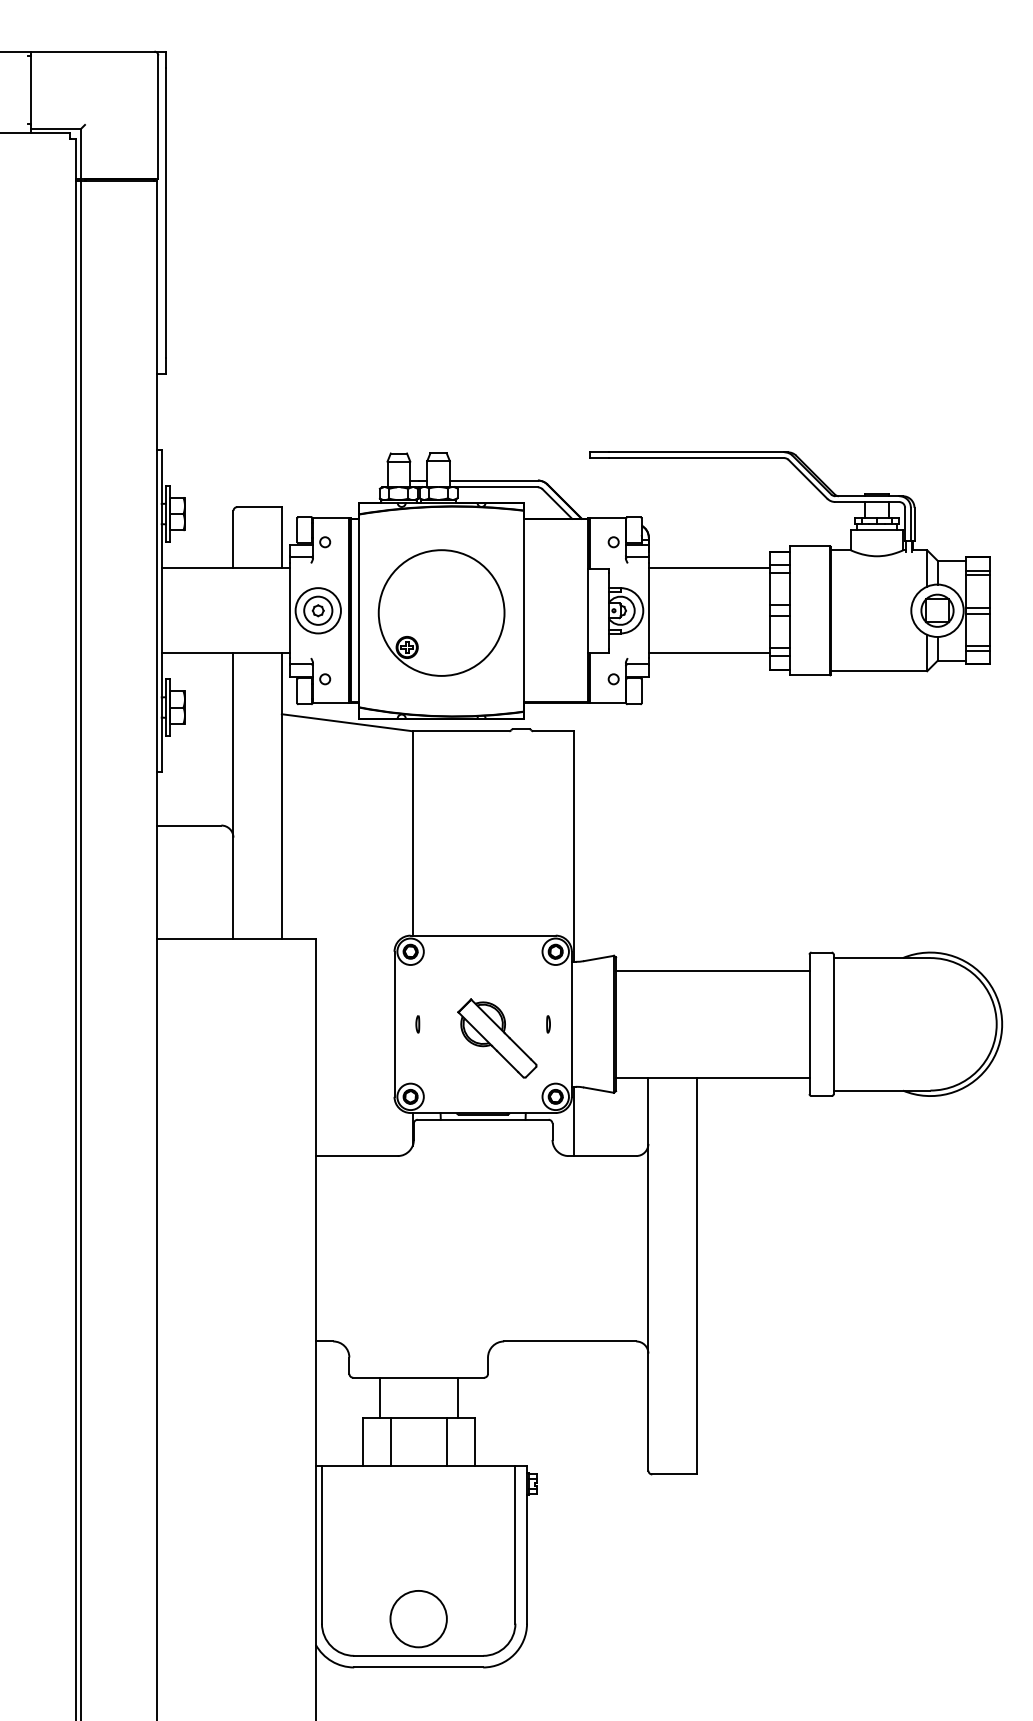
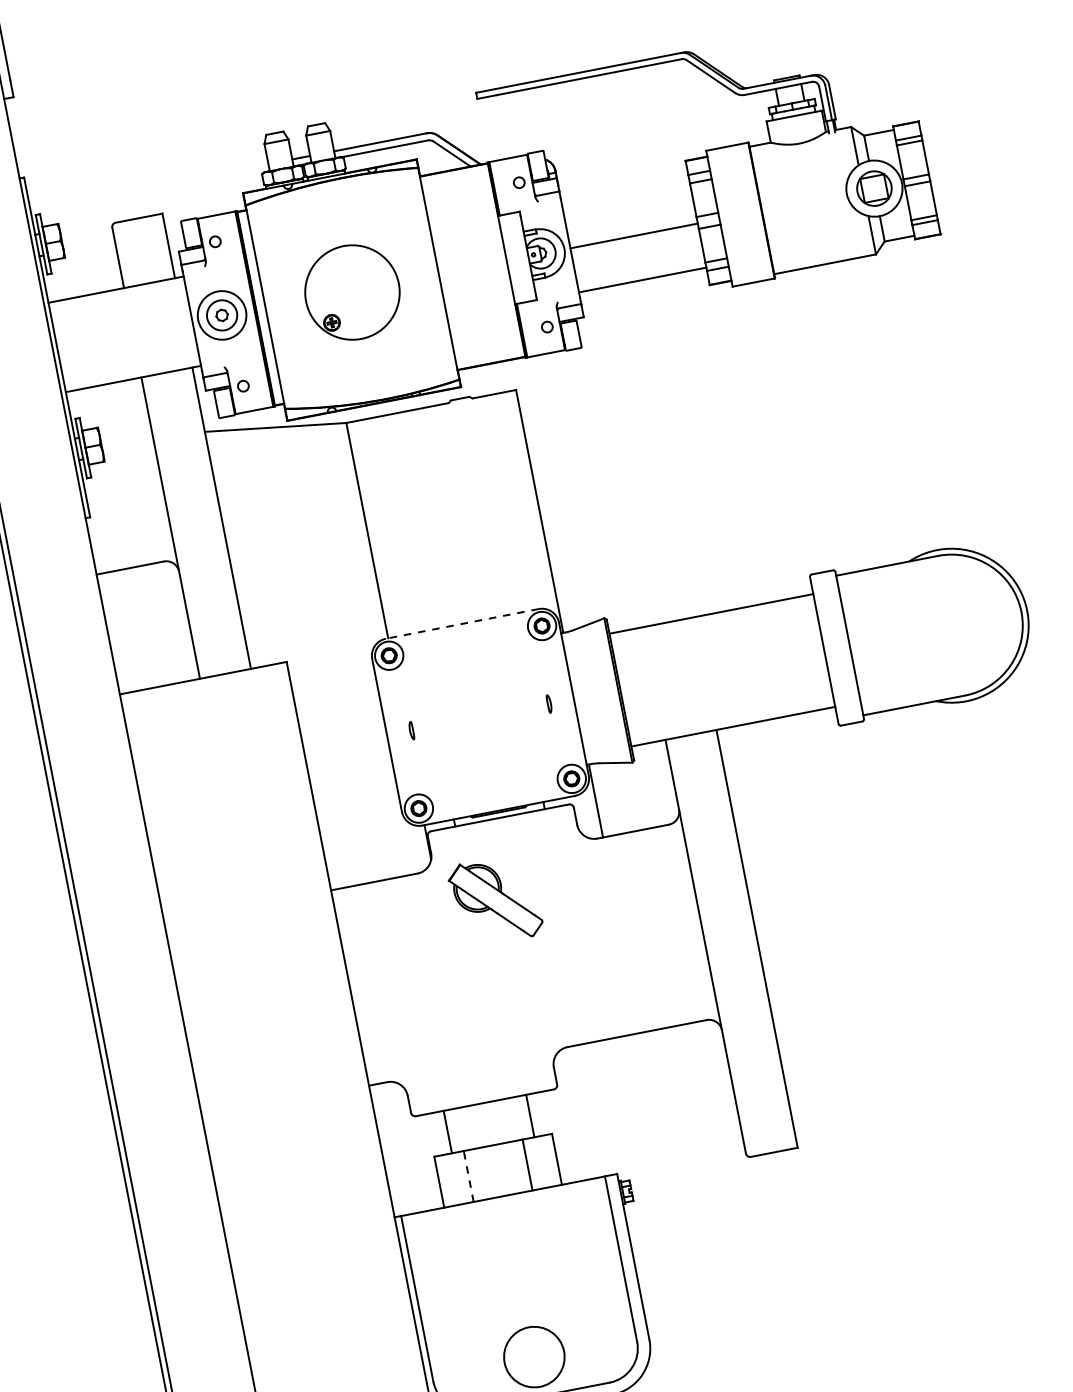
line: (708, 568) -> (633, 236), moved
part: (441, 612) -> (352, 292), size x0.7
line: (483, 935) -> (462, 623), solid -> dashed
part: (497, 1038) -> (495, 900), moved
line: (390, 1441) -> (468, 1175), solid -> dashed

